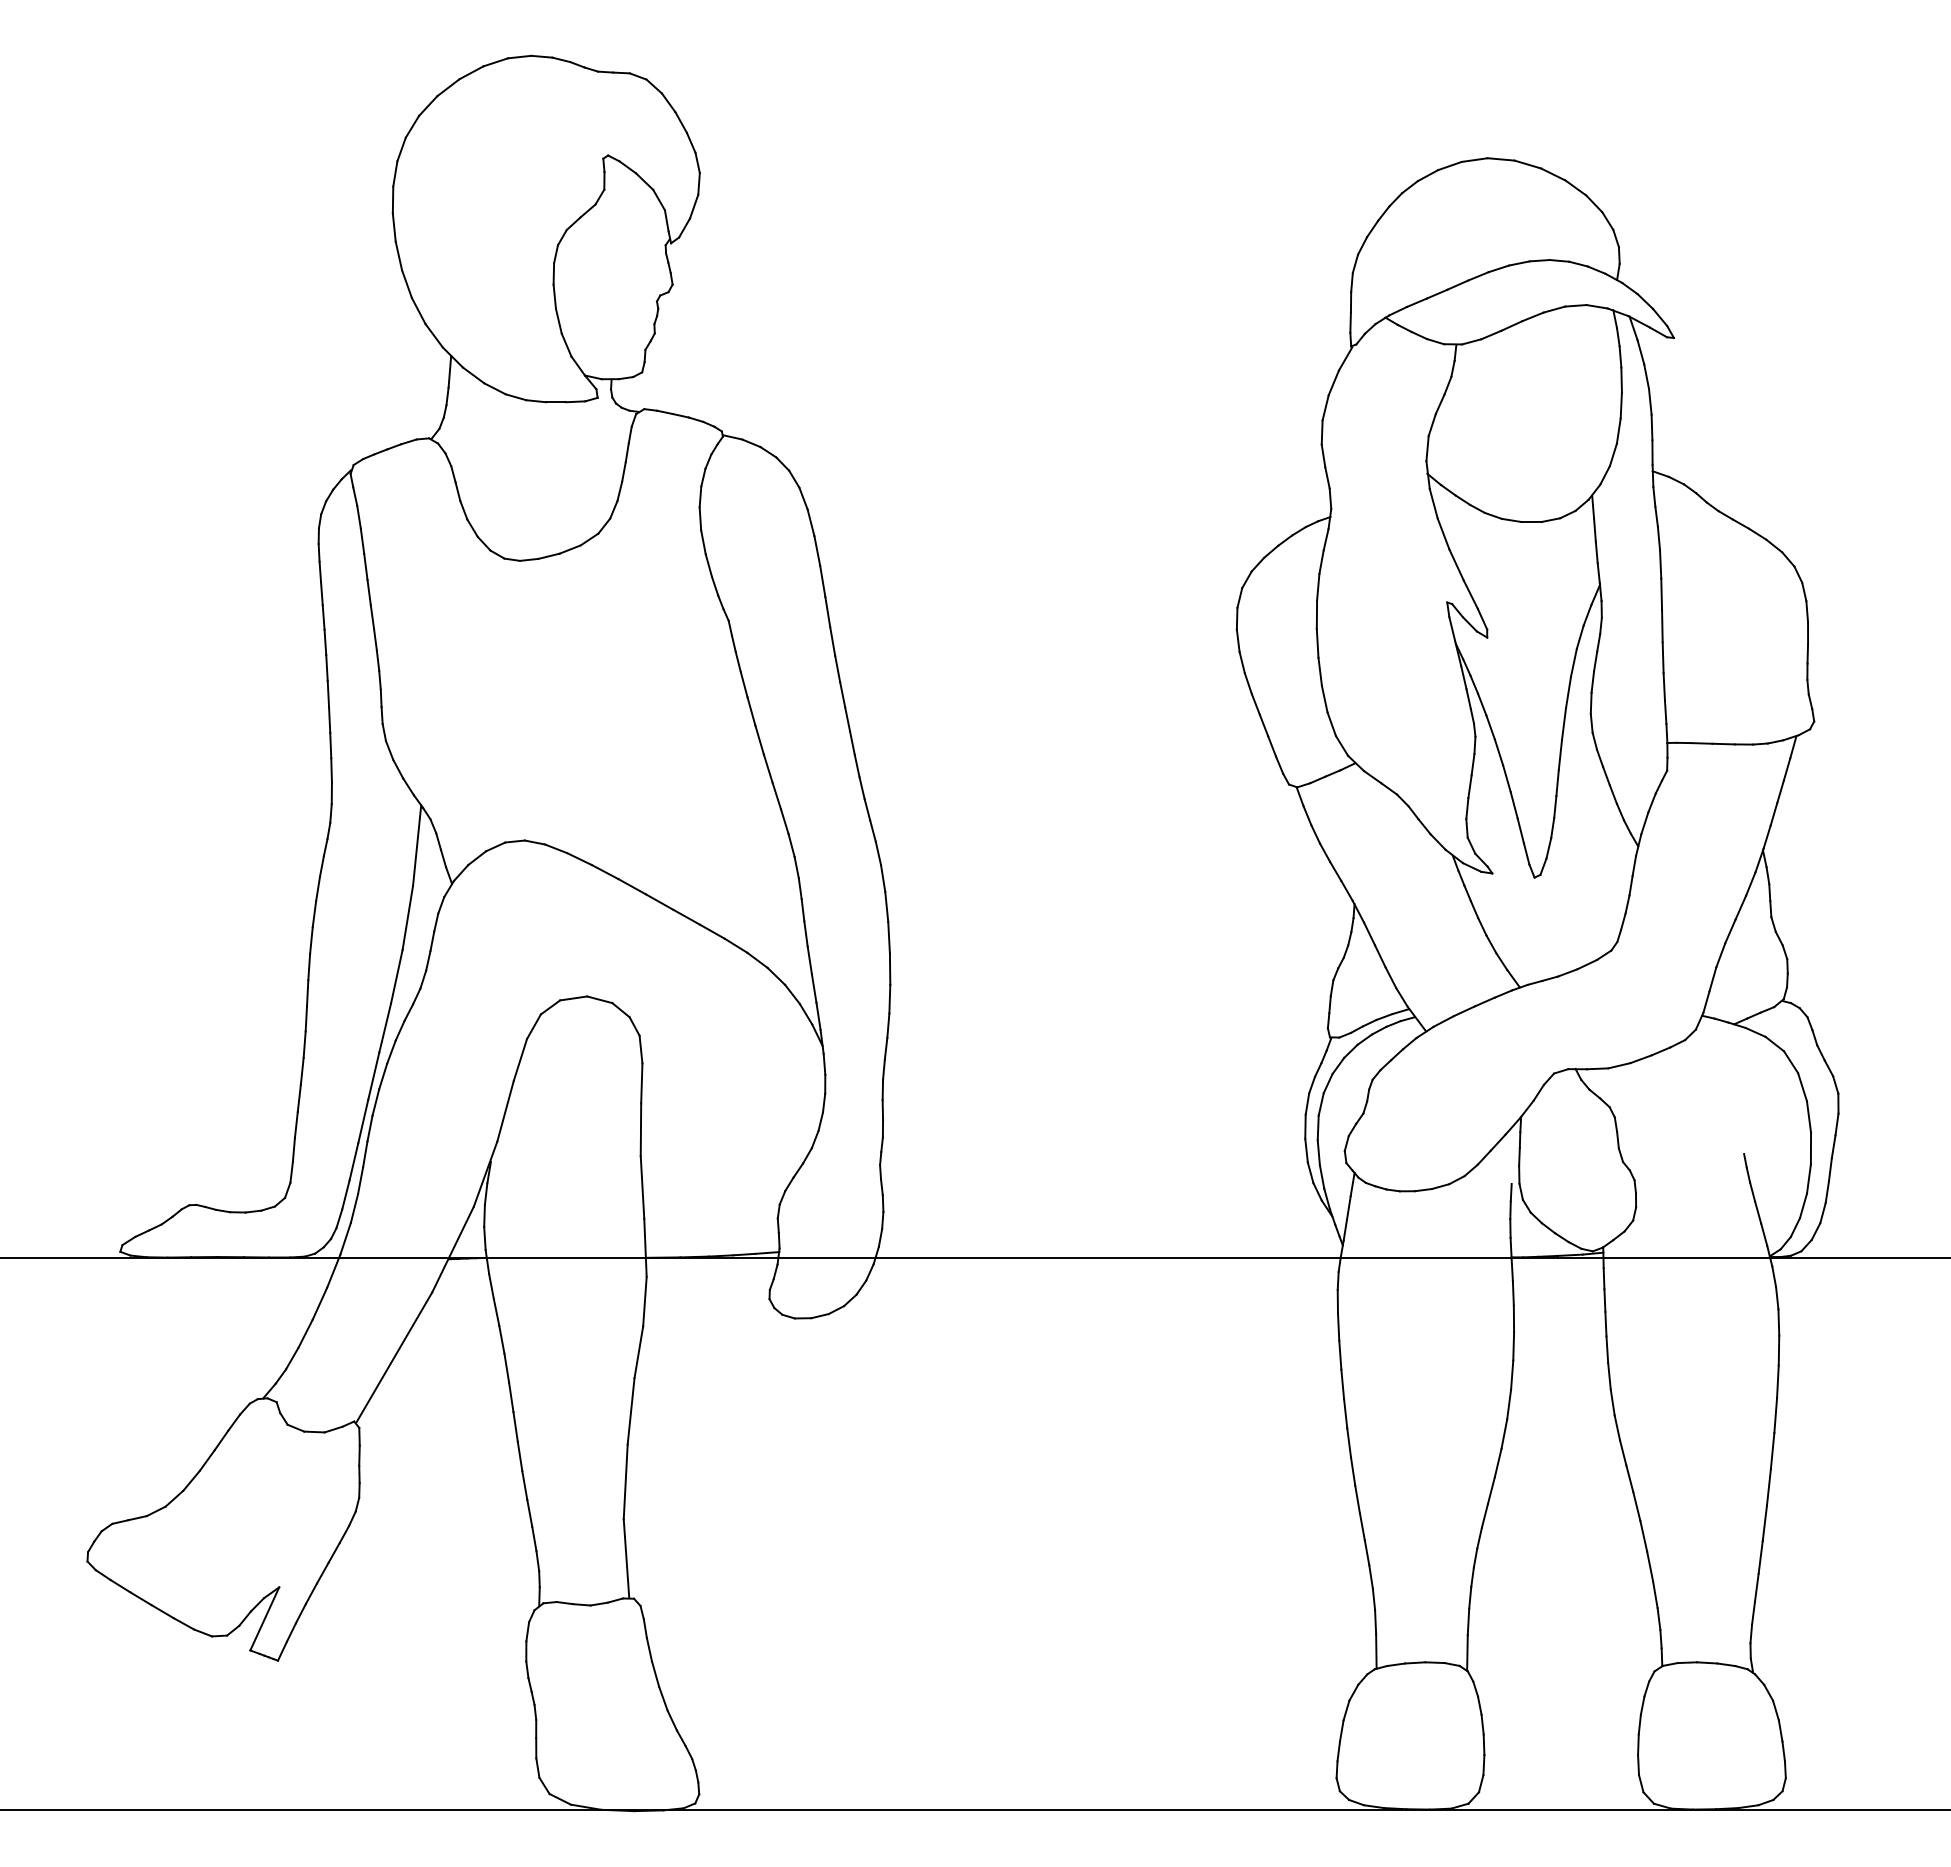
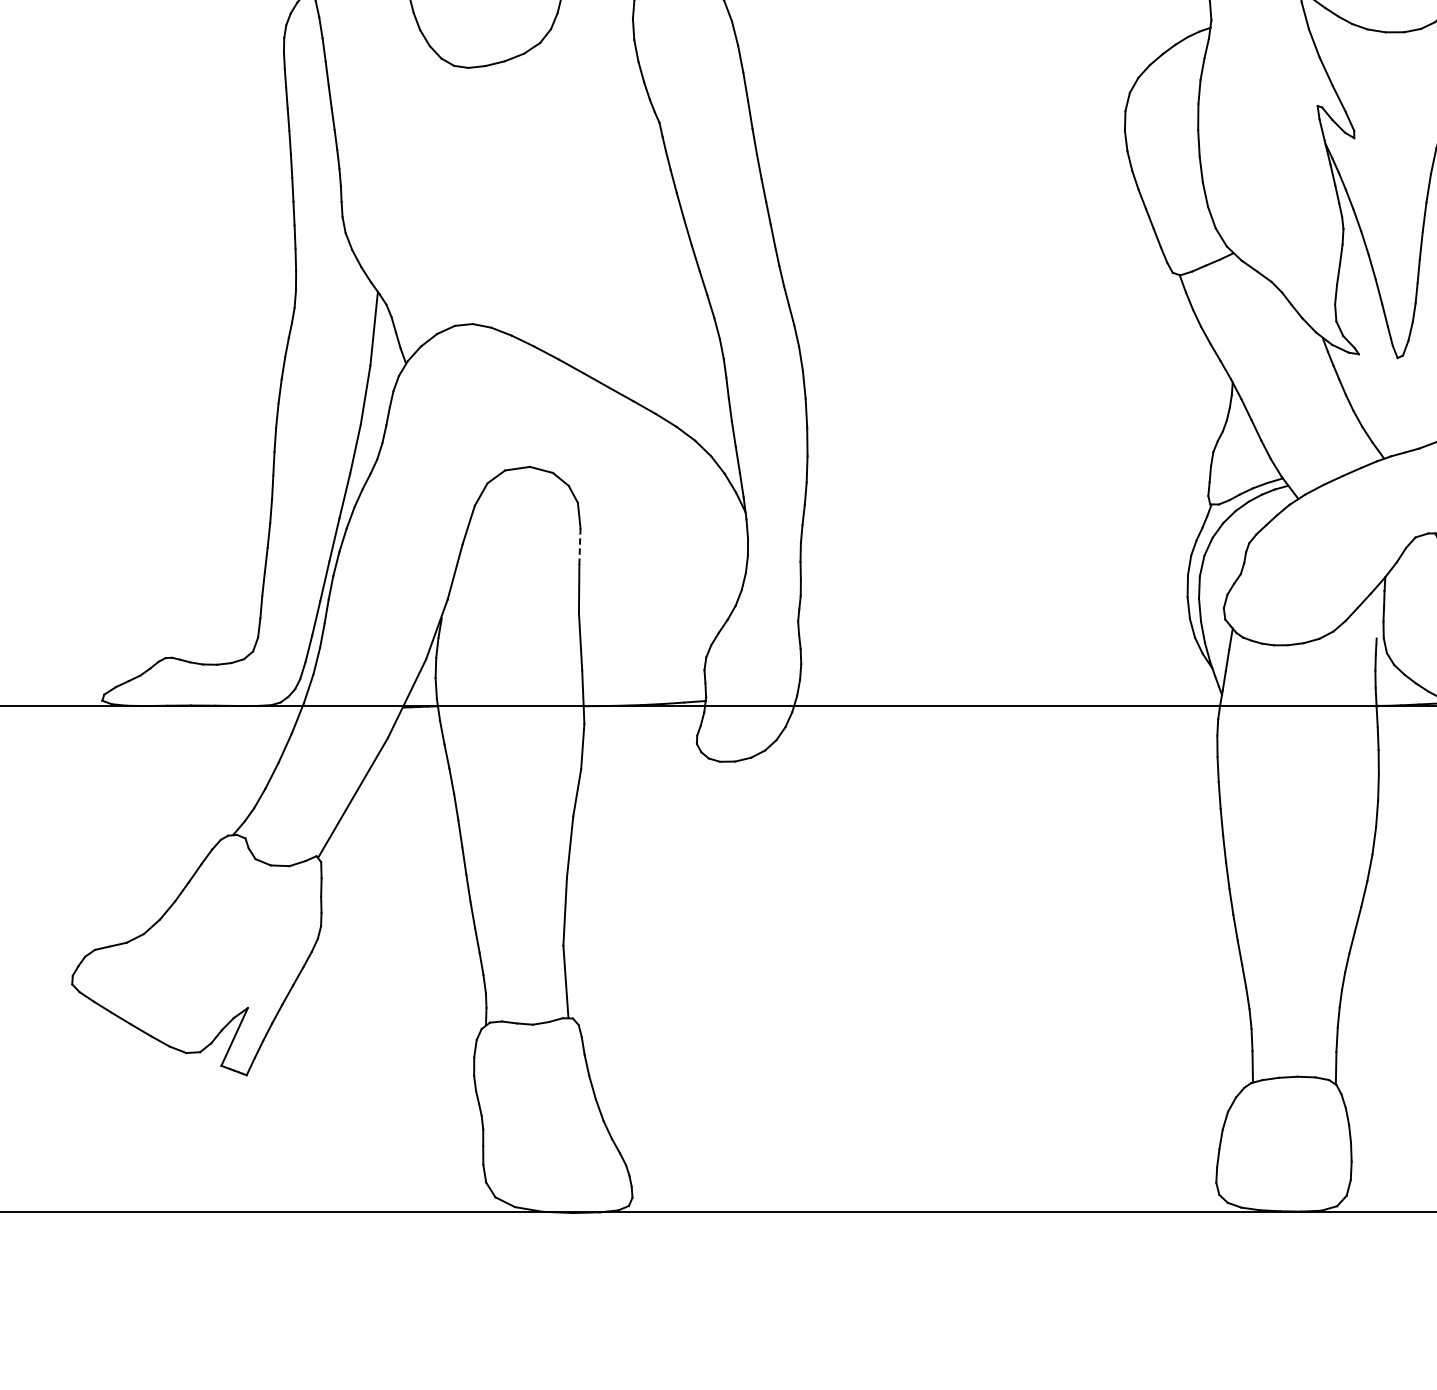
line: (641, 1083) -> (579, 546), solid -> dashed

